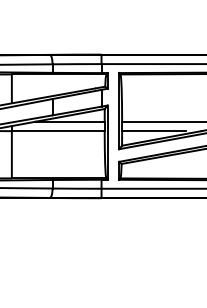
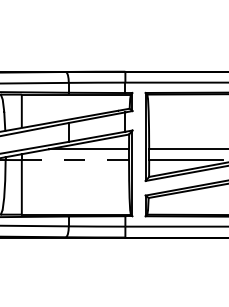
line: (57, 131) -> (74, 160), solid -> dashed

